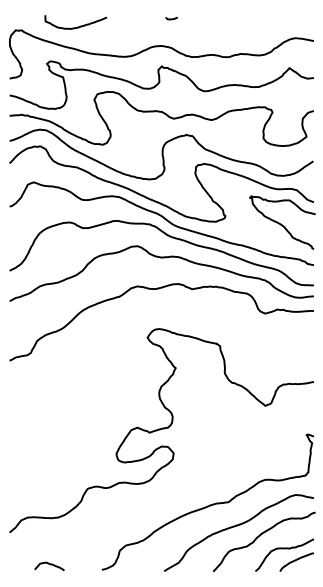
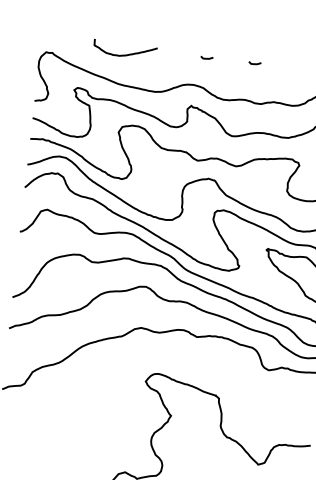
line: (218, 18) -> (254, 63), added
curve: (77, 26) -> (126, 54), moved

